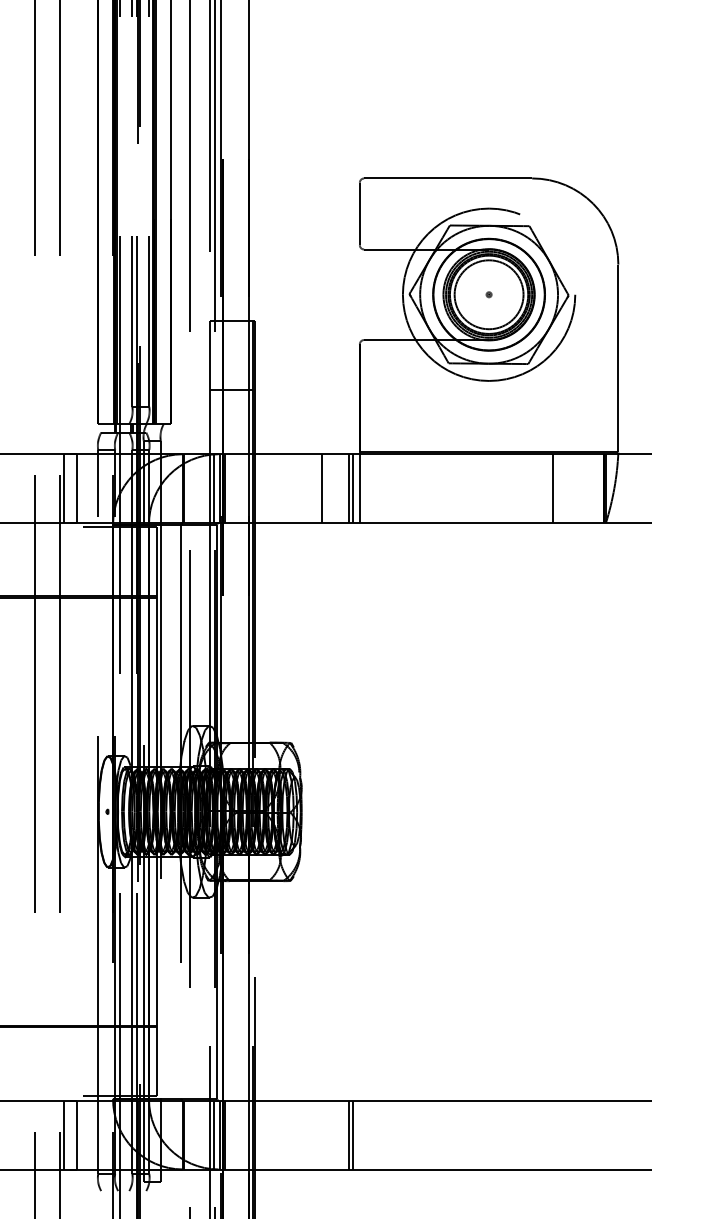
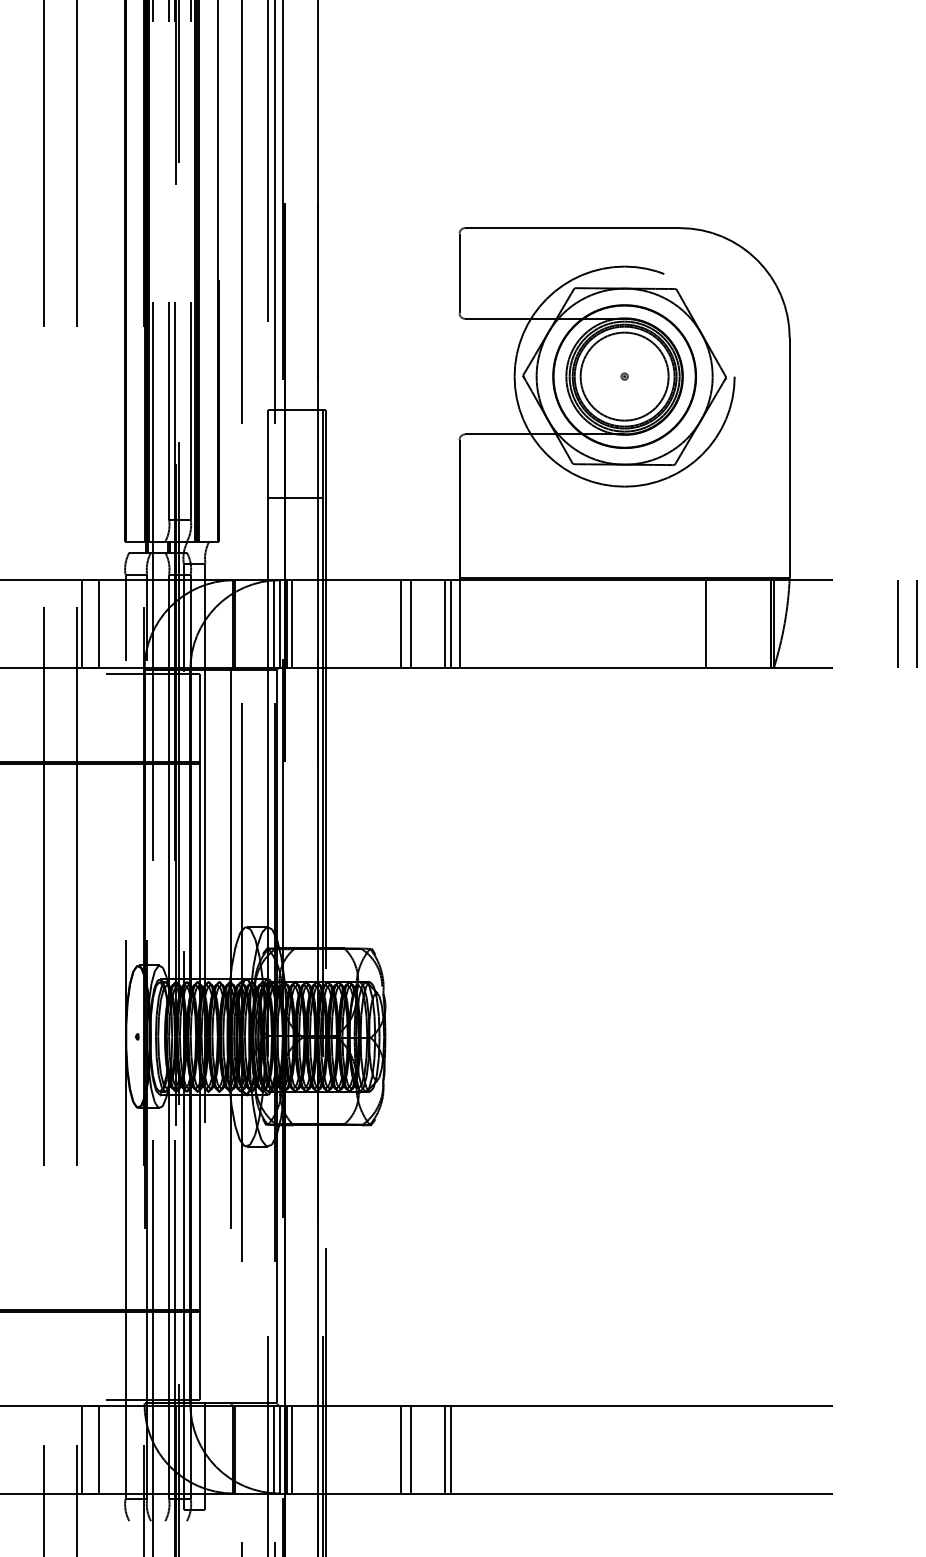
line: (228, 488) -> (291, 623), added
line: (313, 488) -> (400, 623), added
line: (703, 488) -> (898, 623), added
line: (717, 488) -> (916, 623), added
line: (228, 1134) -> (291, 1448), added
line: (313, 1134) -> (400, 1448), added
line: (322, 1134) -> (411, 1448), added

